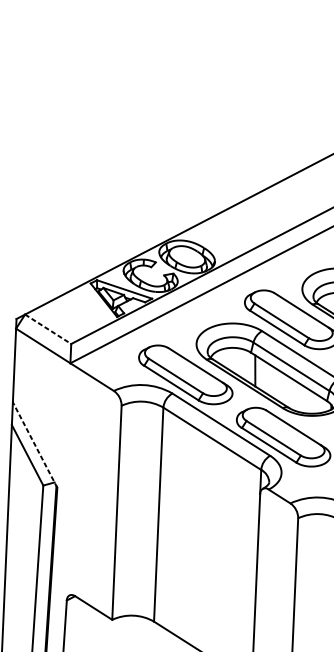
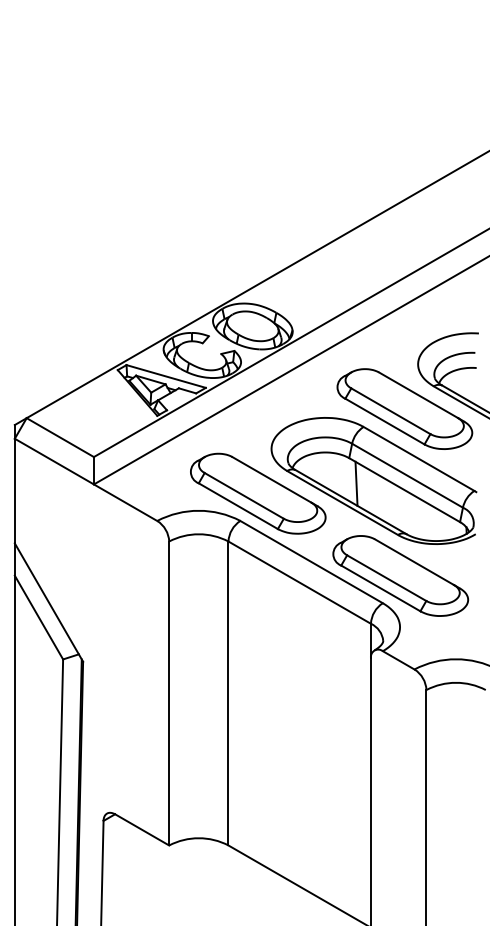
line: (48, 329) -> (60, 437), dashed -> solid
line: (34, 445) -> (48, 602), dashed -> solid

